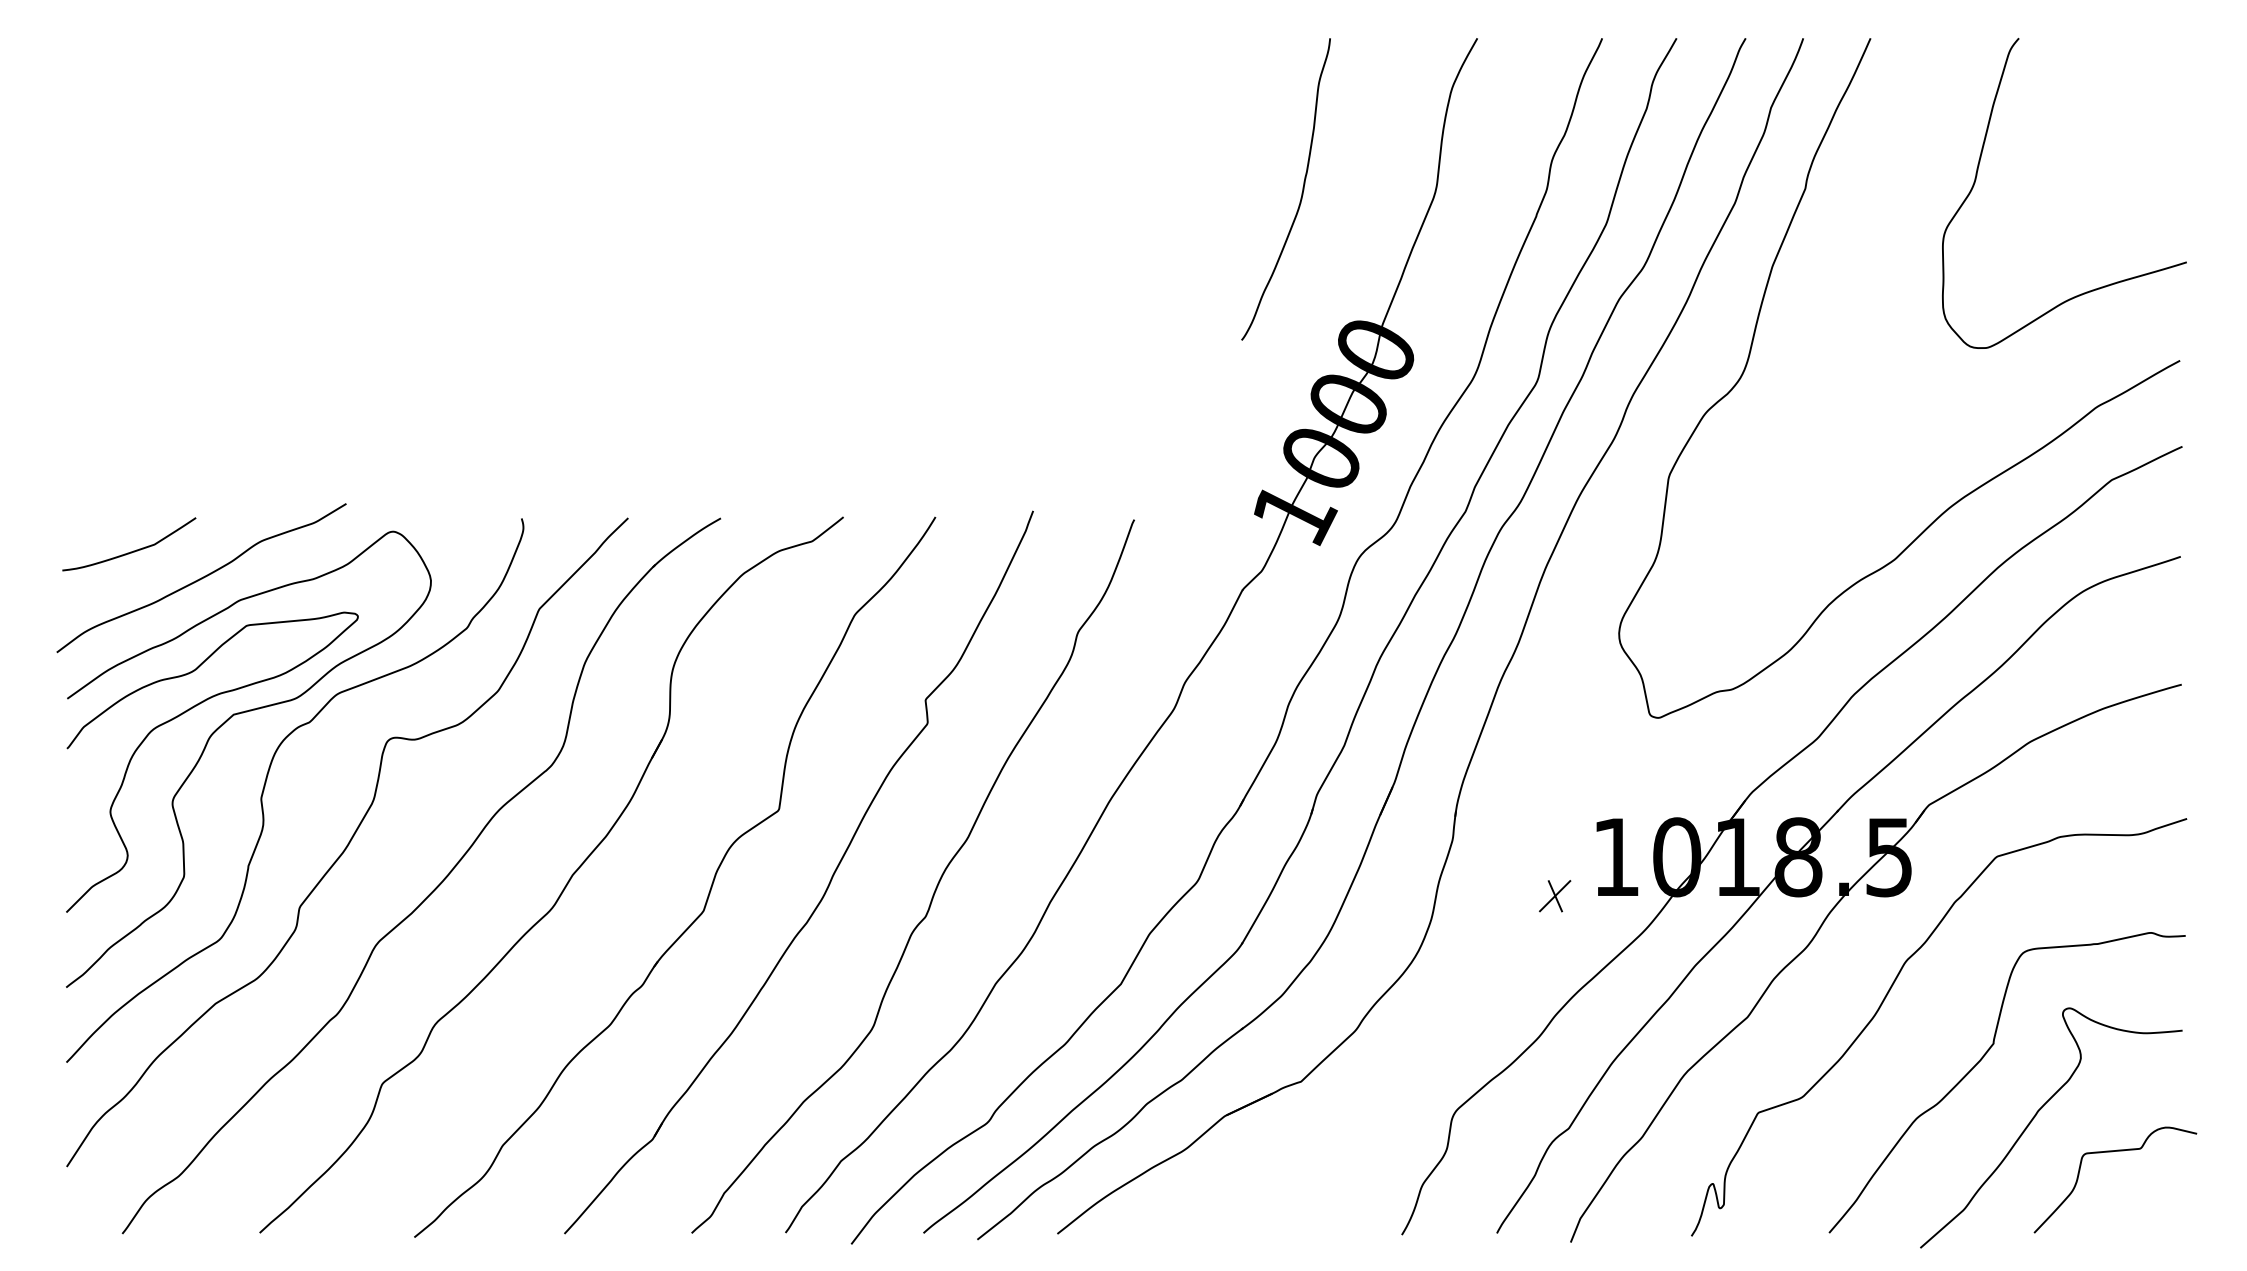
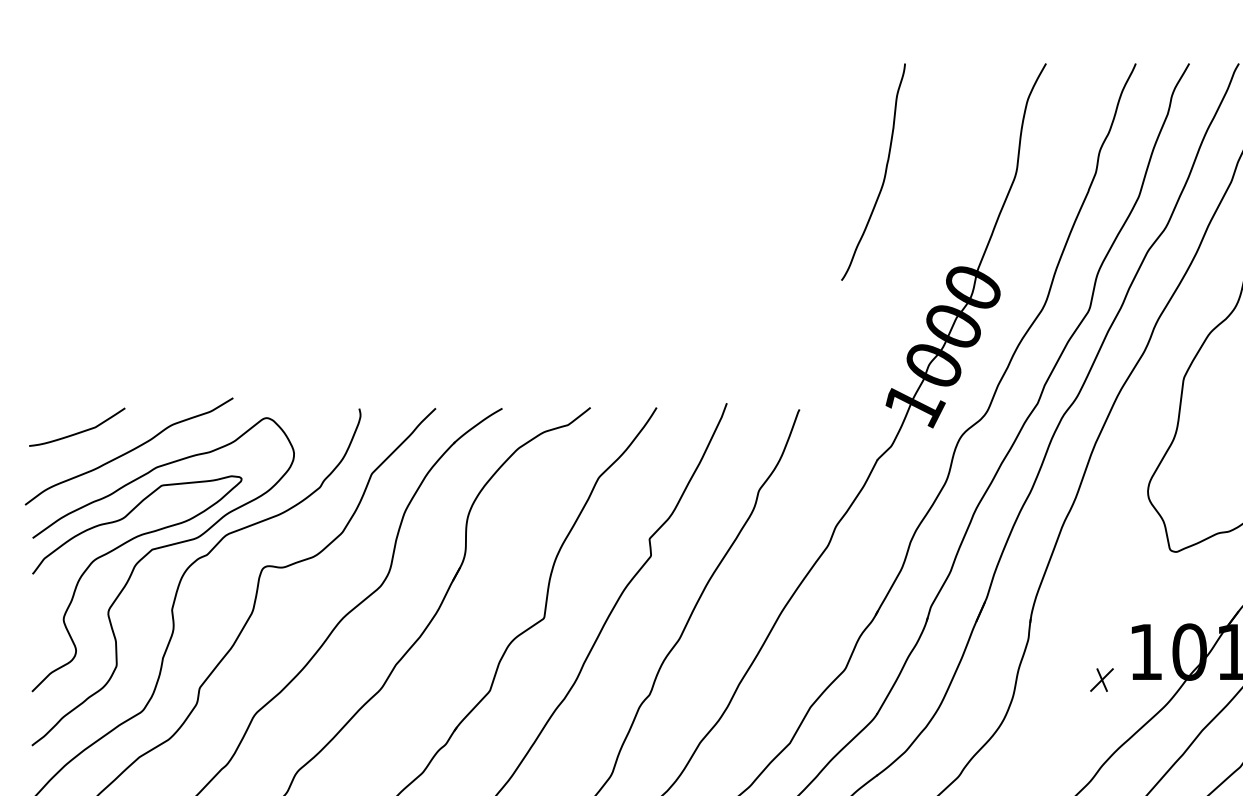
curve: (1301, 192) -> (884, 174), moved

